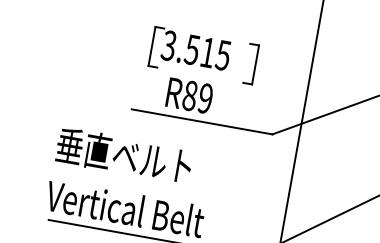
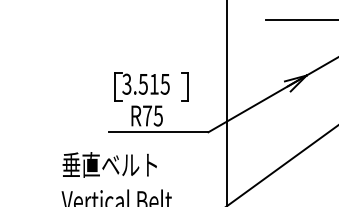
text: (197, 96) -> (152, 115), R89 -> R75

